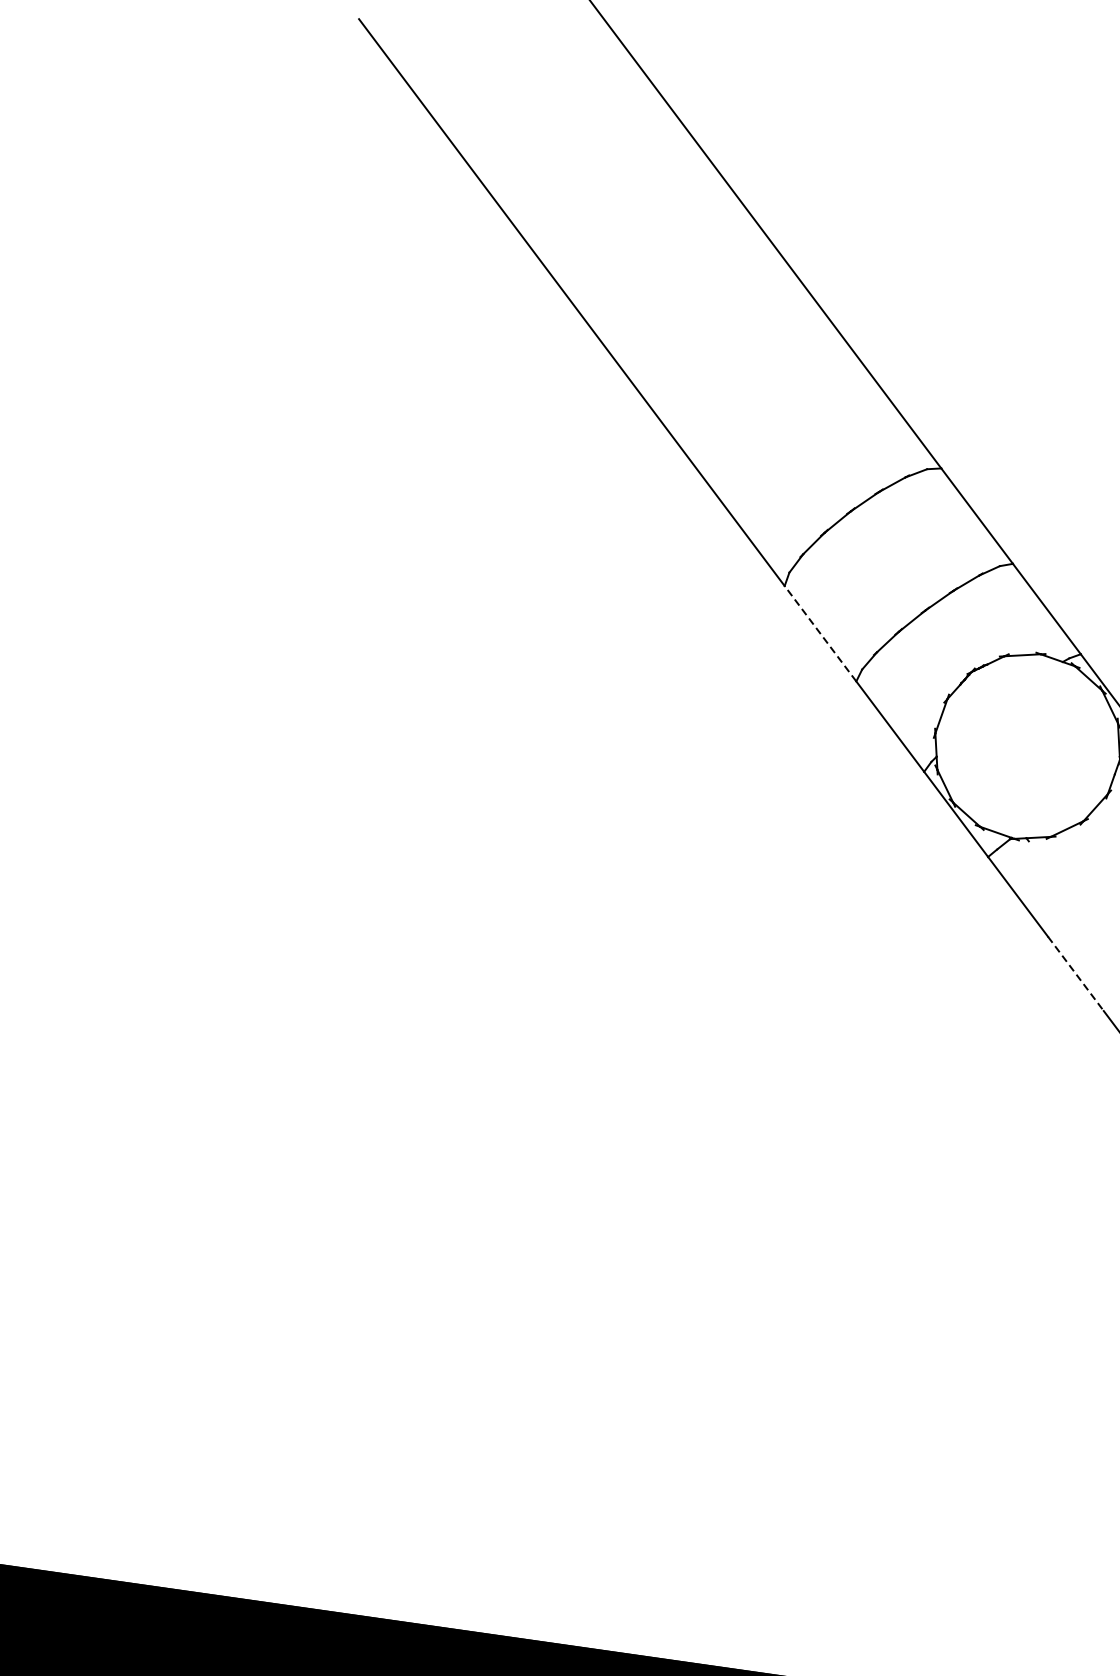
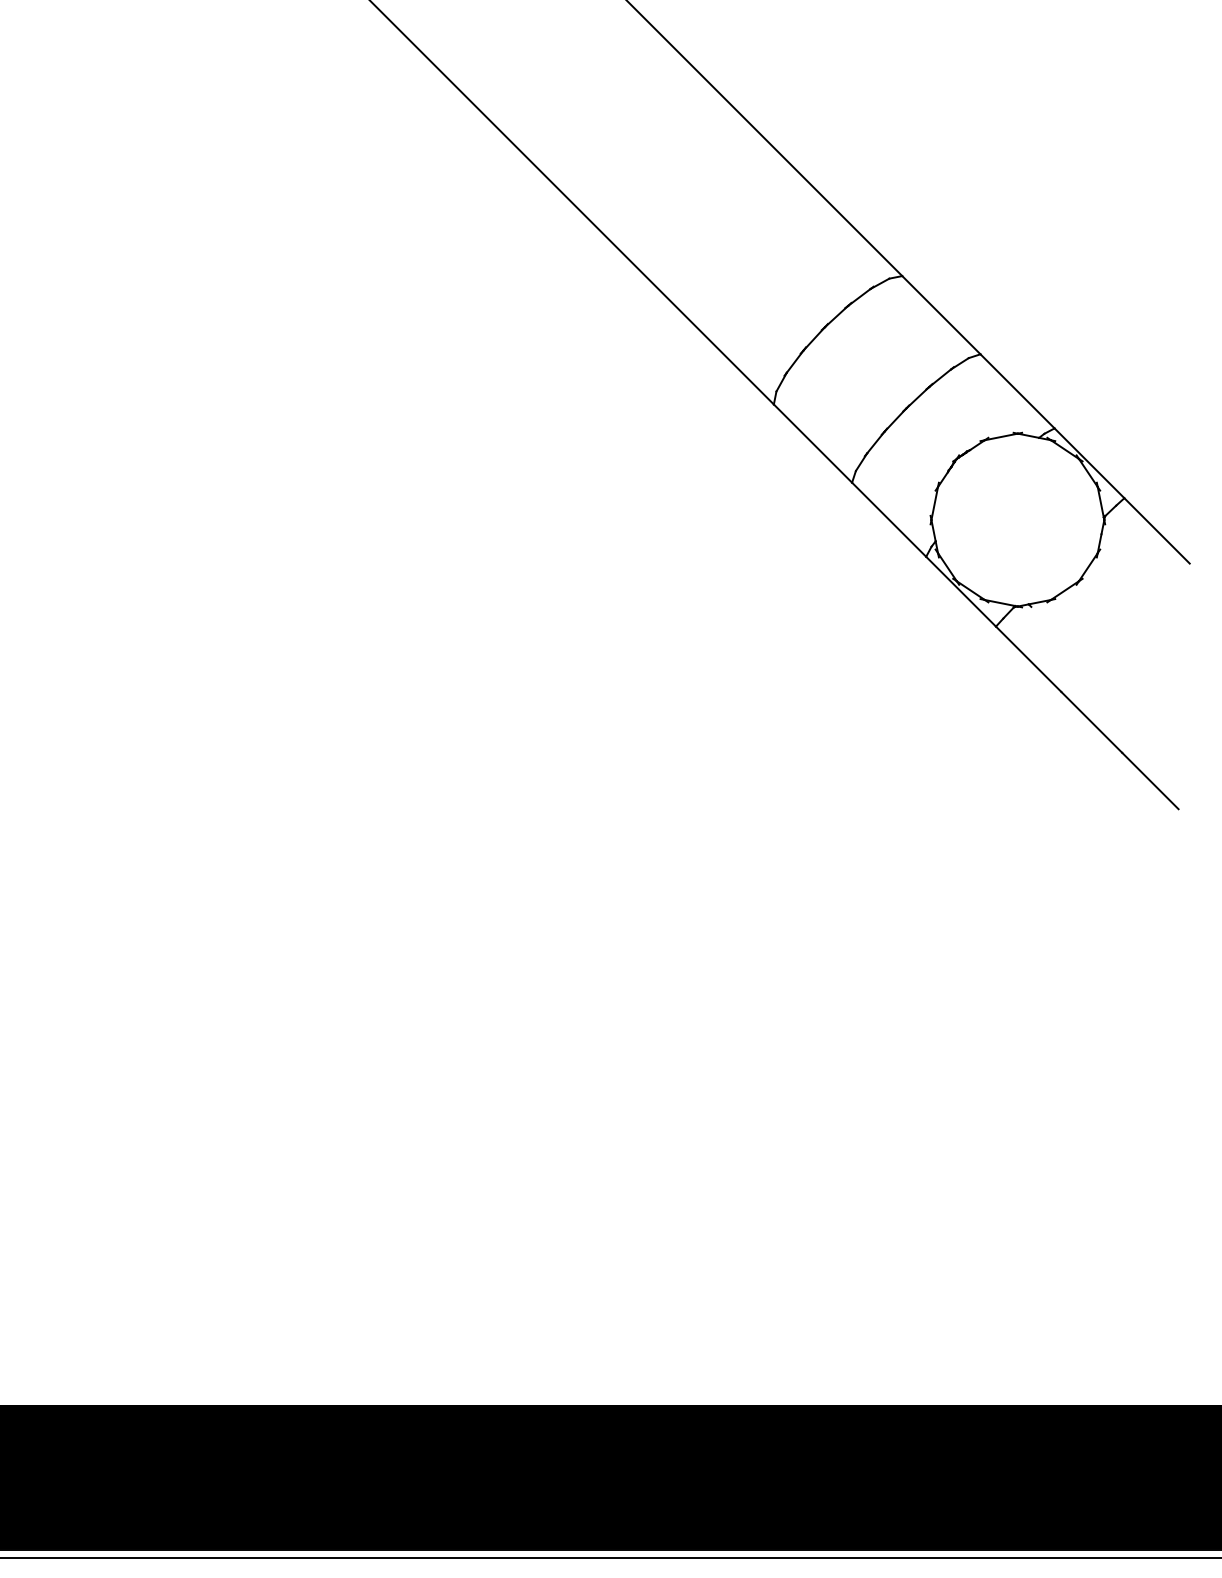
line: (820, 633) -> (812, 443), dashed -> solid
line: (1076, 974) -> (1092, 722), dashed -> solid

